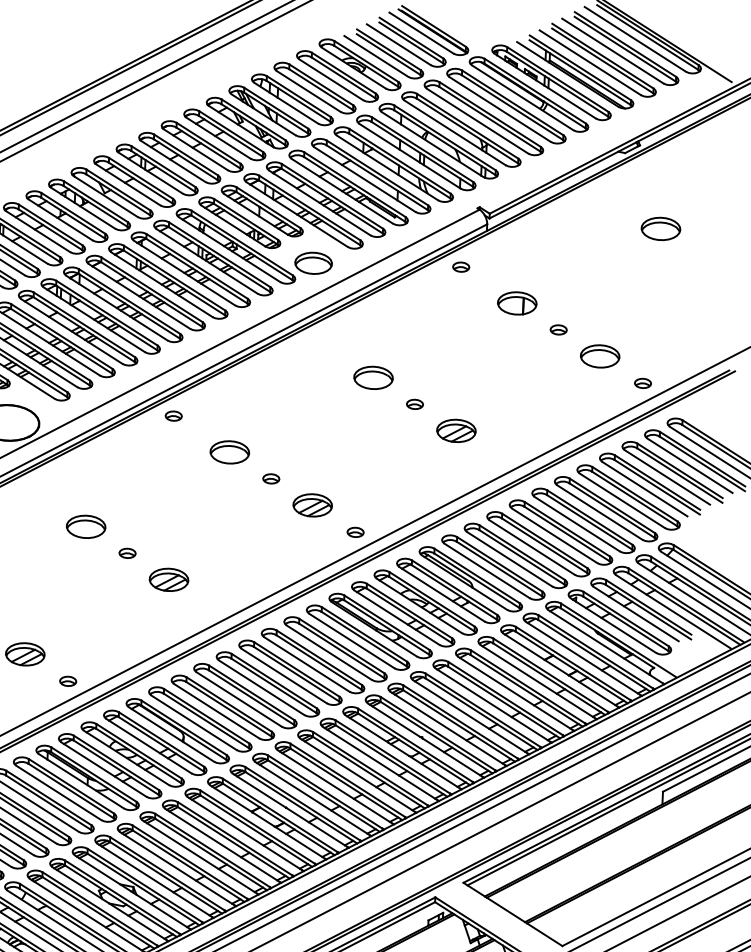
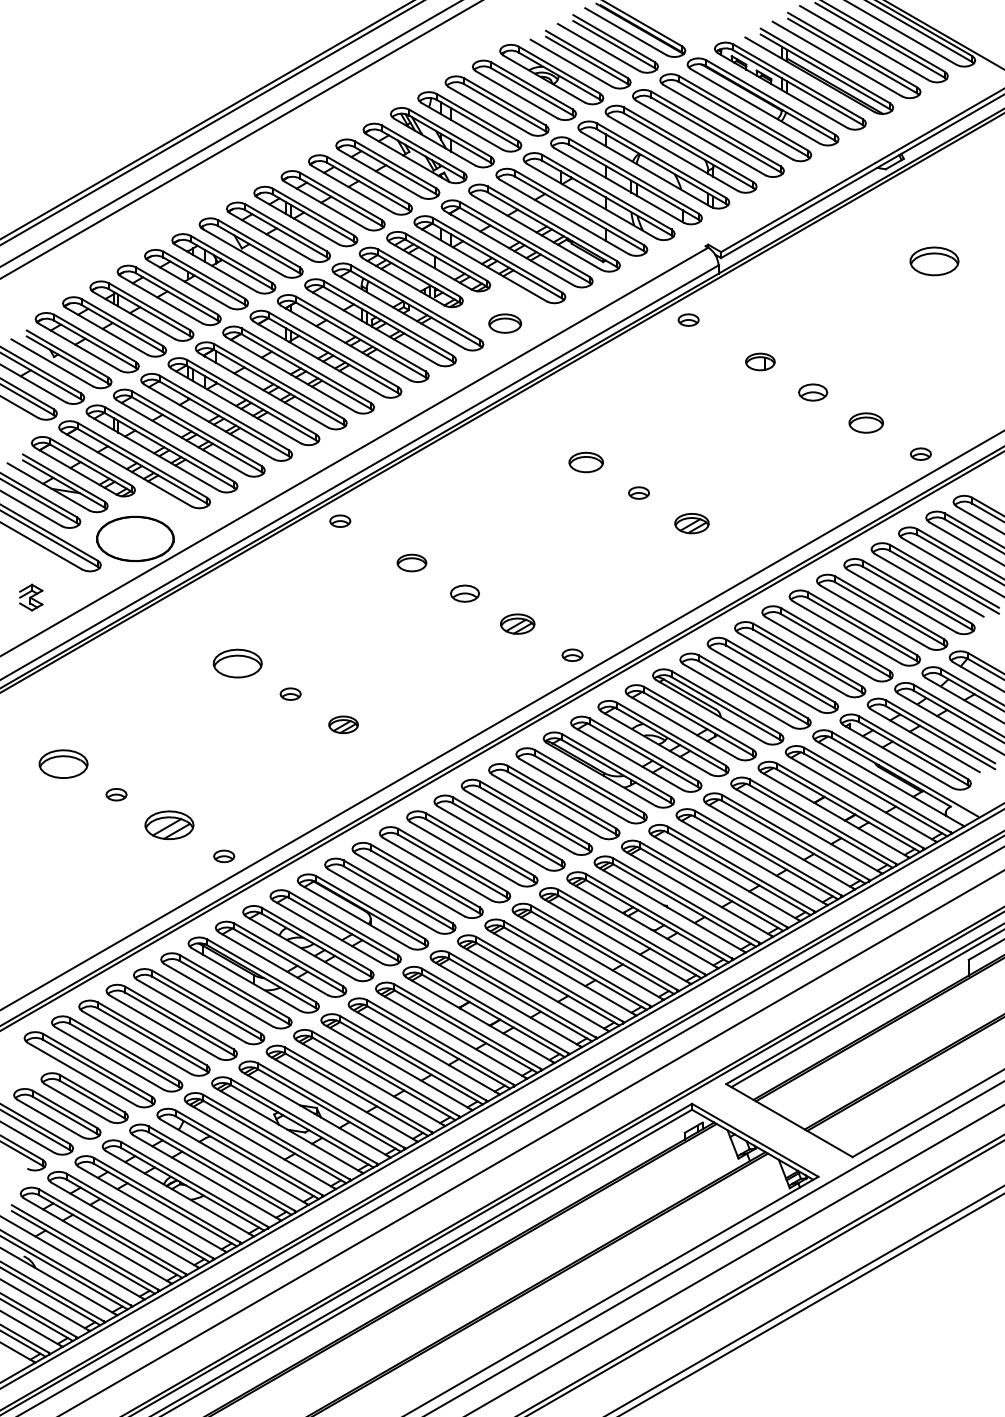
part: (313, 263) -> (504, 323), size x0.7
part: (517, 303) -> (760, 361), size x0.6
part: (558, 329) -> (813, 392), size x1.4
part: (600, 355) -> (866, 422), size x0.7
part: (373, 377) -> (586, 462), size x0.7
part: (456, 430) -> (691, 523), size x0.7
part: (229, 451) -> (411, 562), size x0.6
part: (270, 478) -> (464, 593), size x1.4
part: (312, 504) -> (517, 623), size x0.7
part: (168, 579) -> (343, 724), size x0.6

